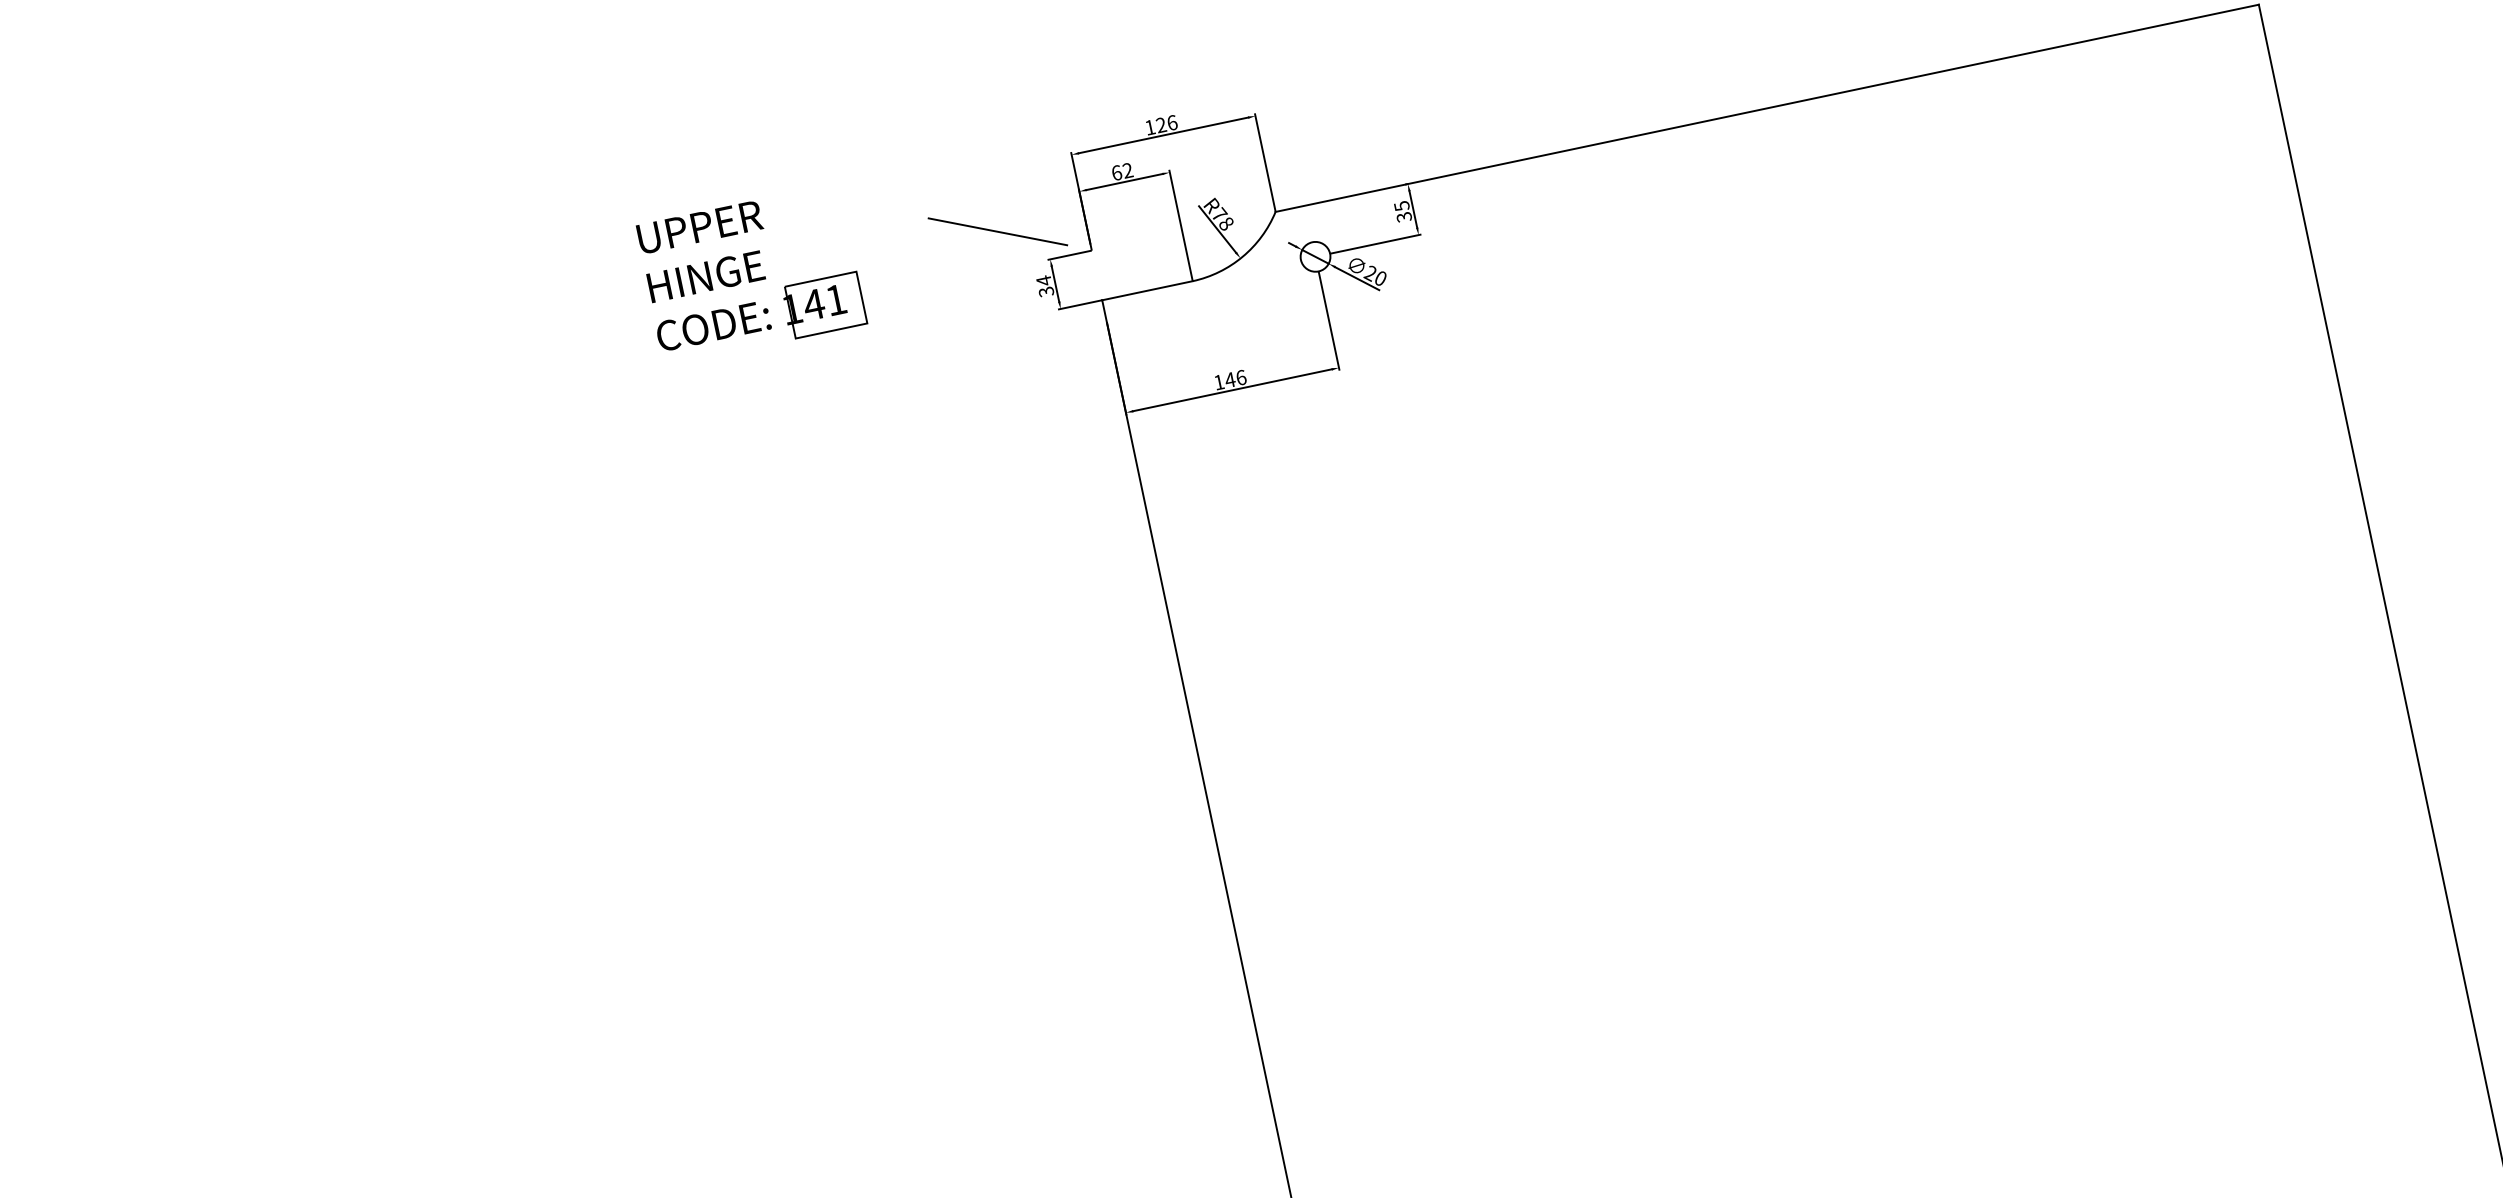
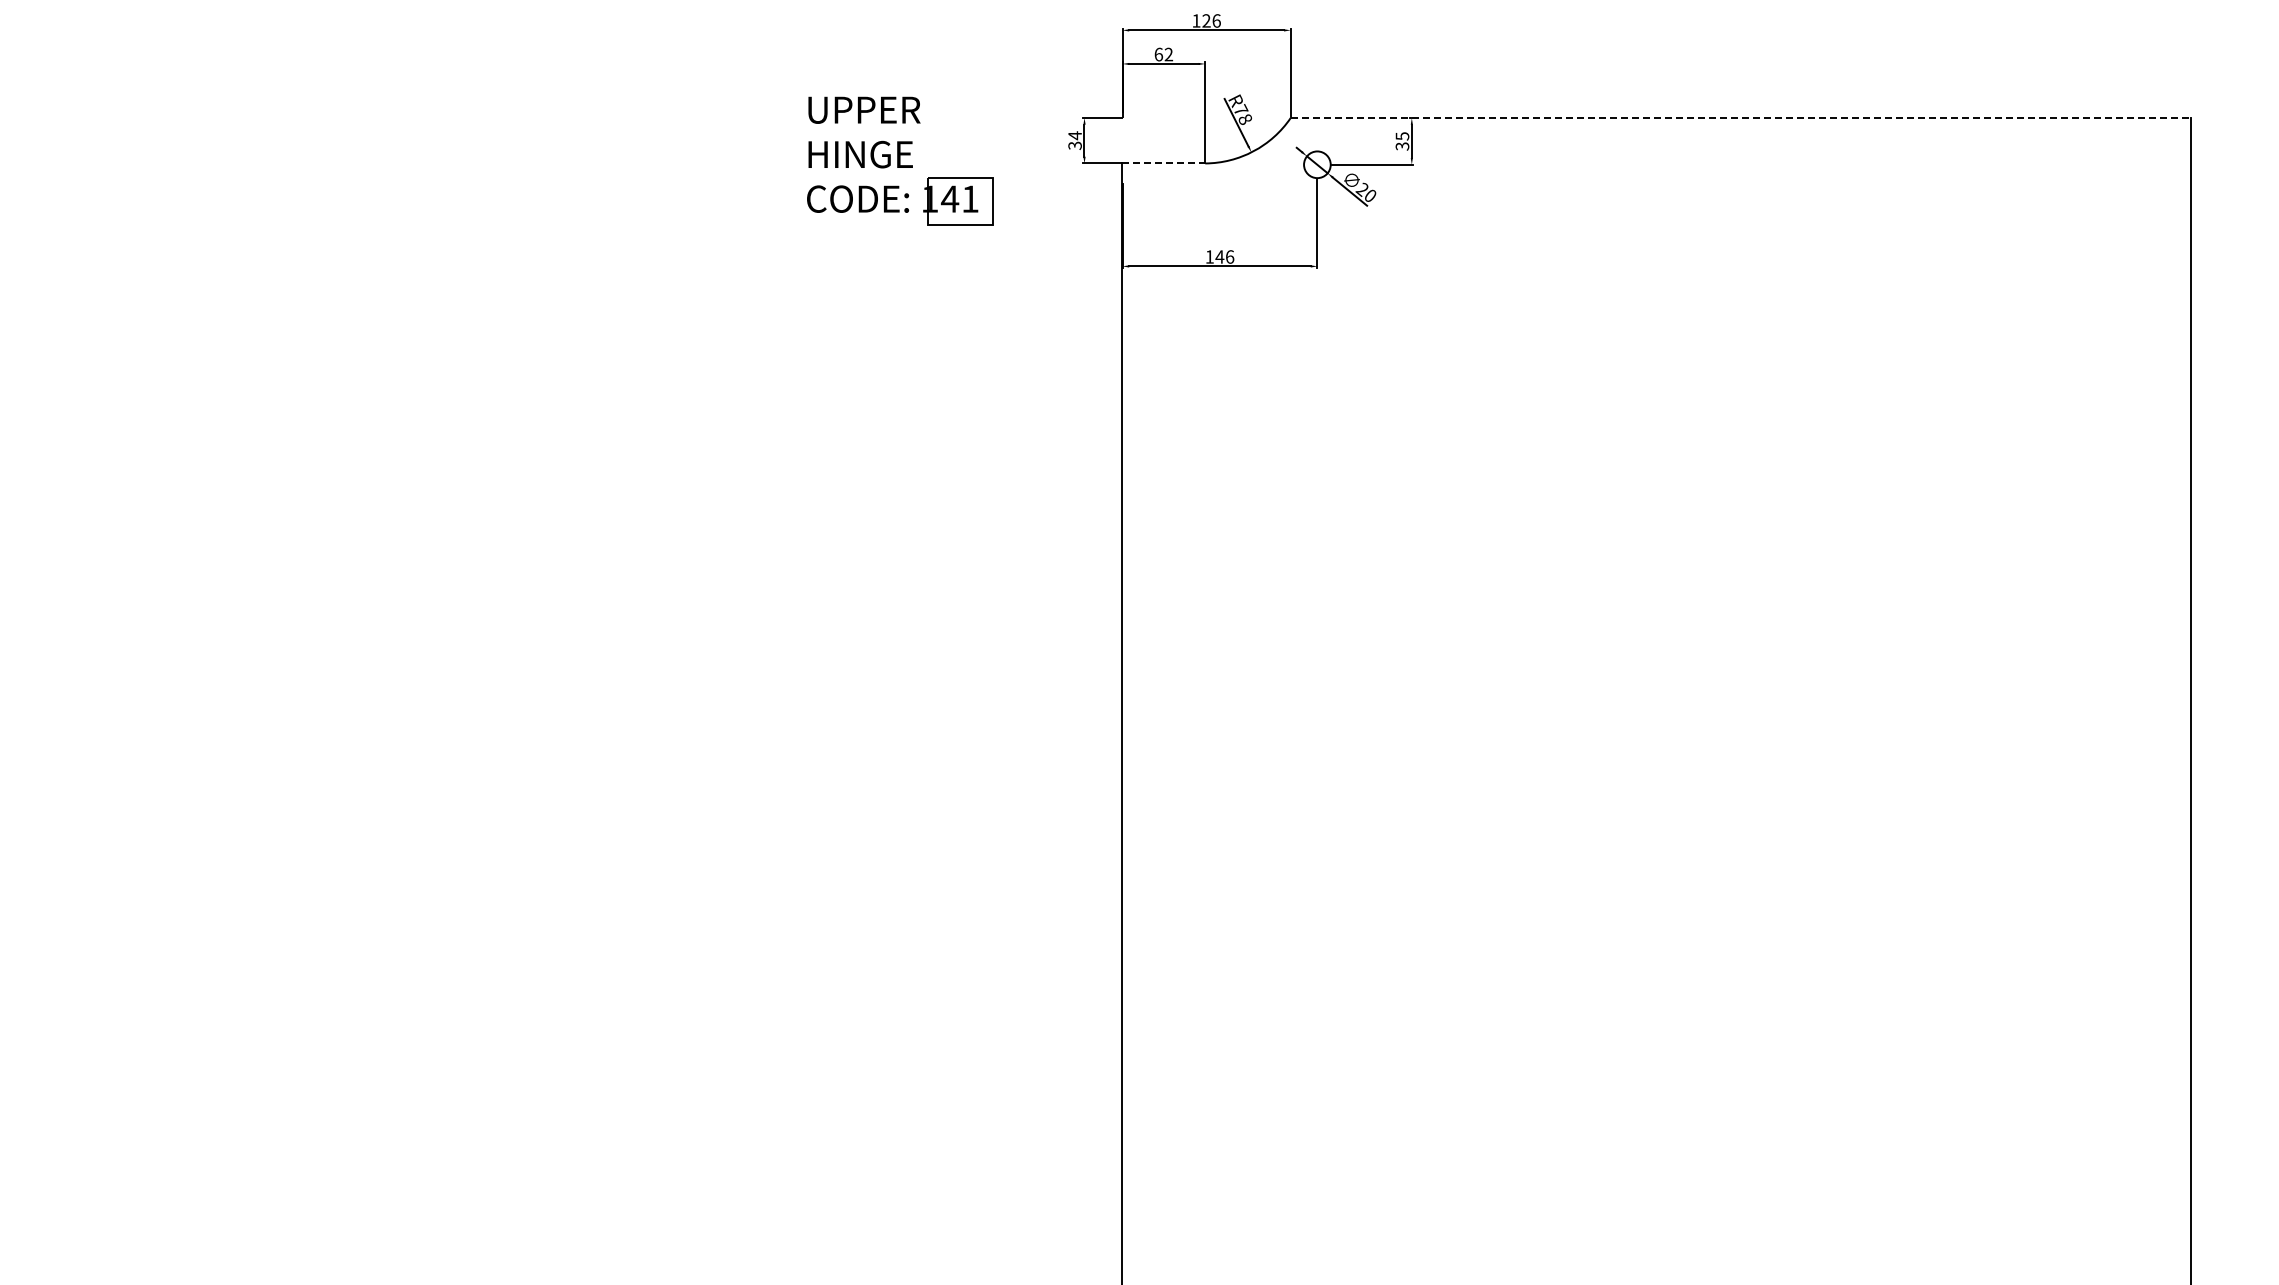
line: (1767, 108) -> (1740, 118), solid -> dashed
line: (997, 231) -> (1043, 83), removed
part: (750, 273) -> (900, 160), moved
line: (1148, 290) -> (1164, 163), solid -> dashed

